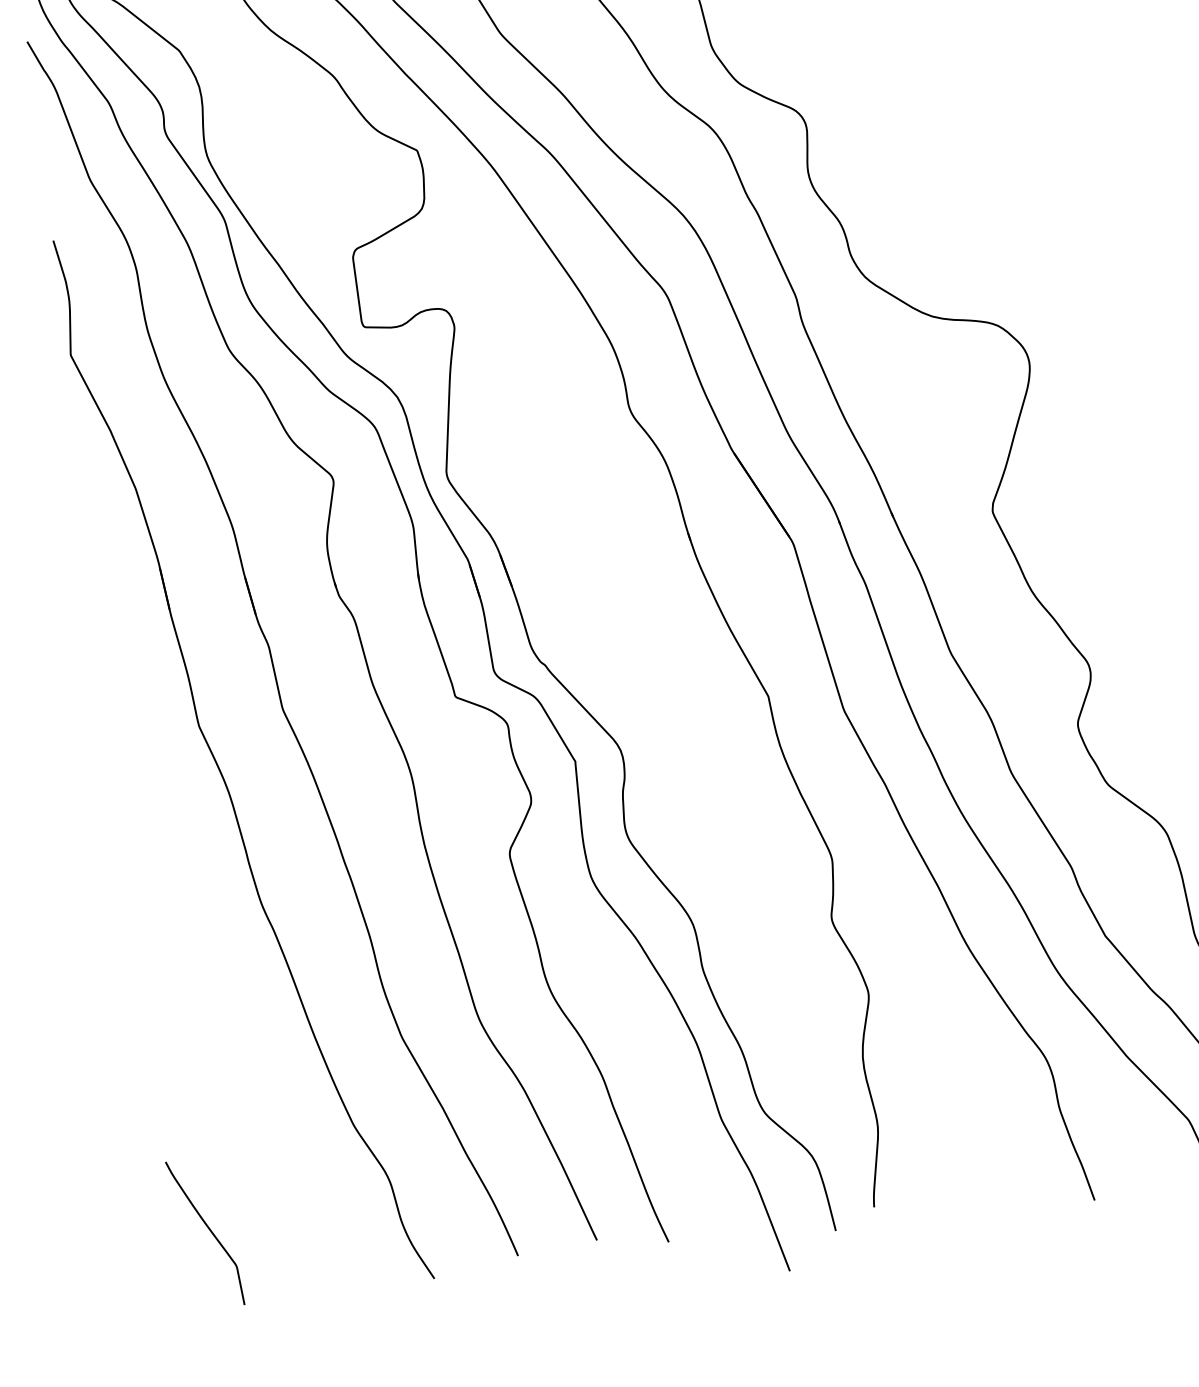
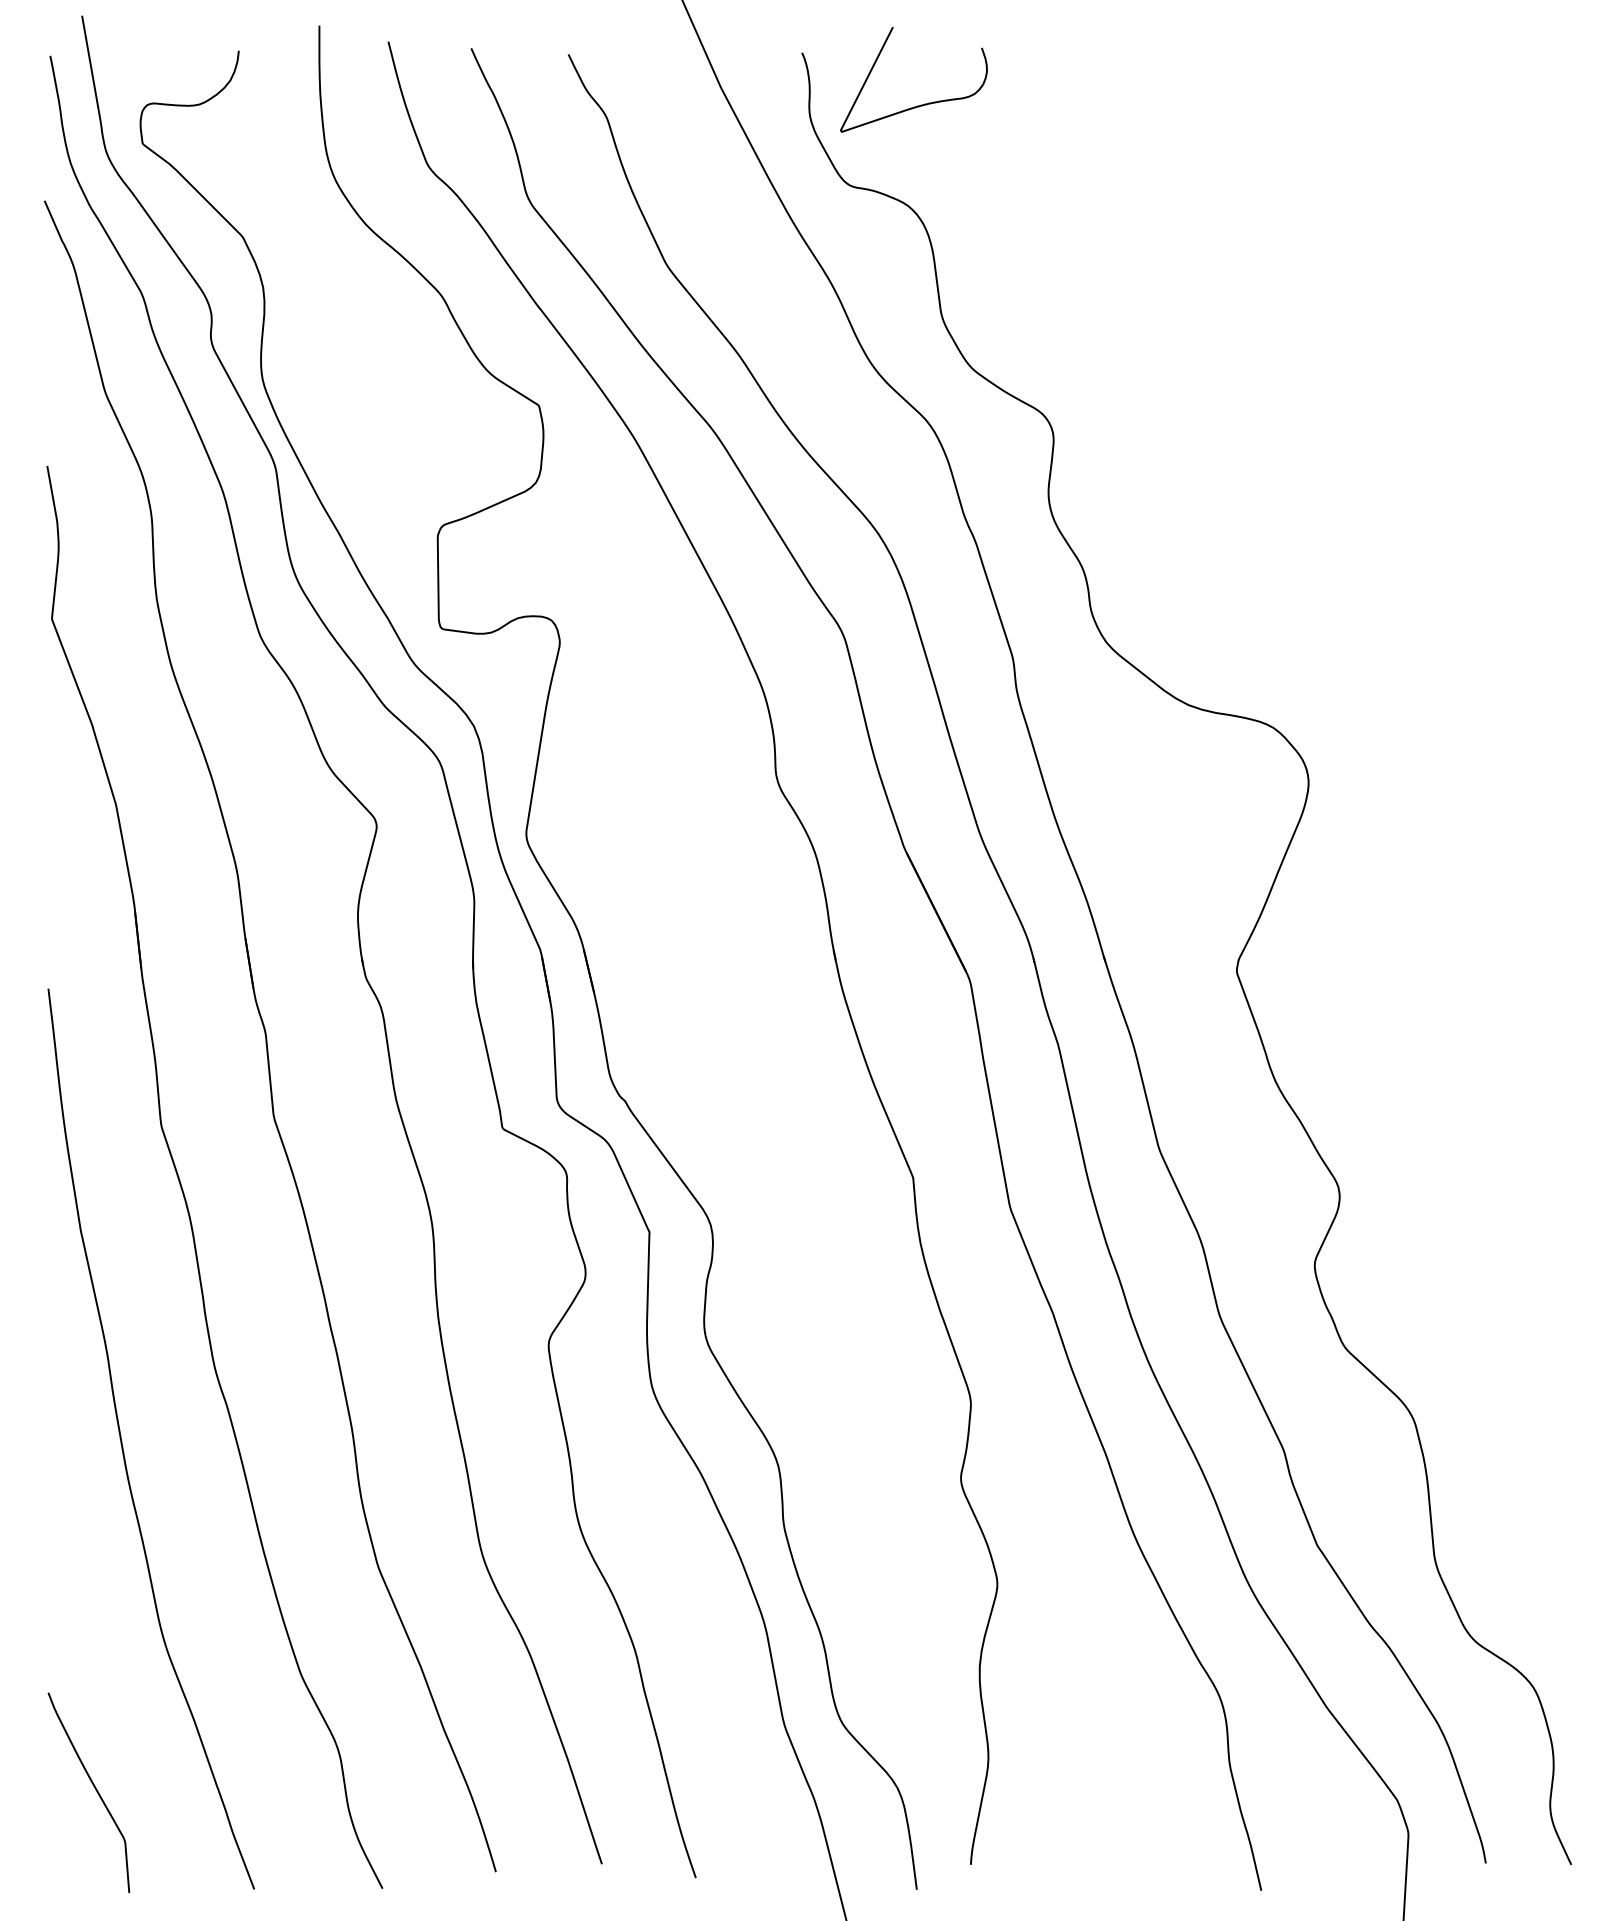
curve: (198, 966) -> (122, 1441), added

